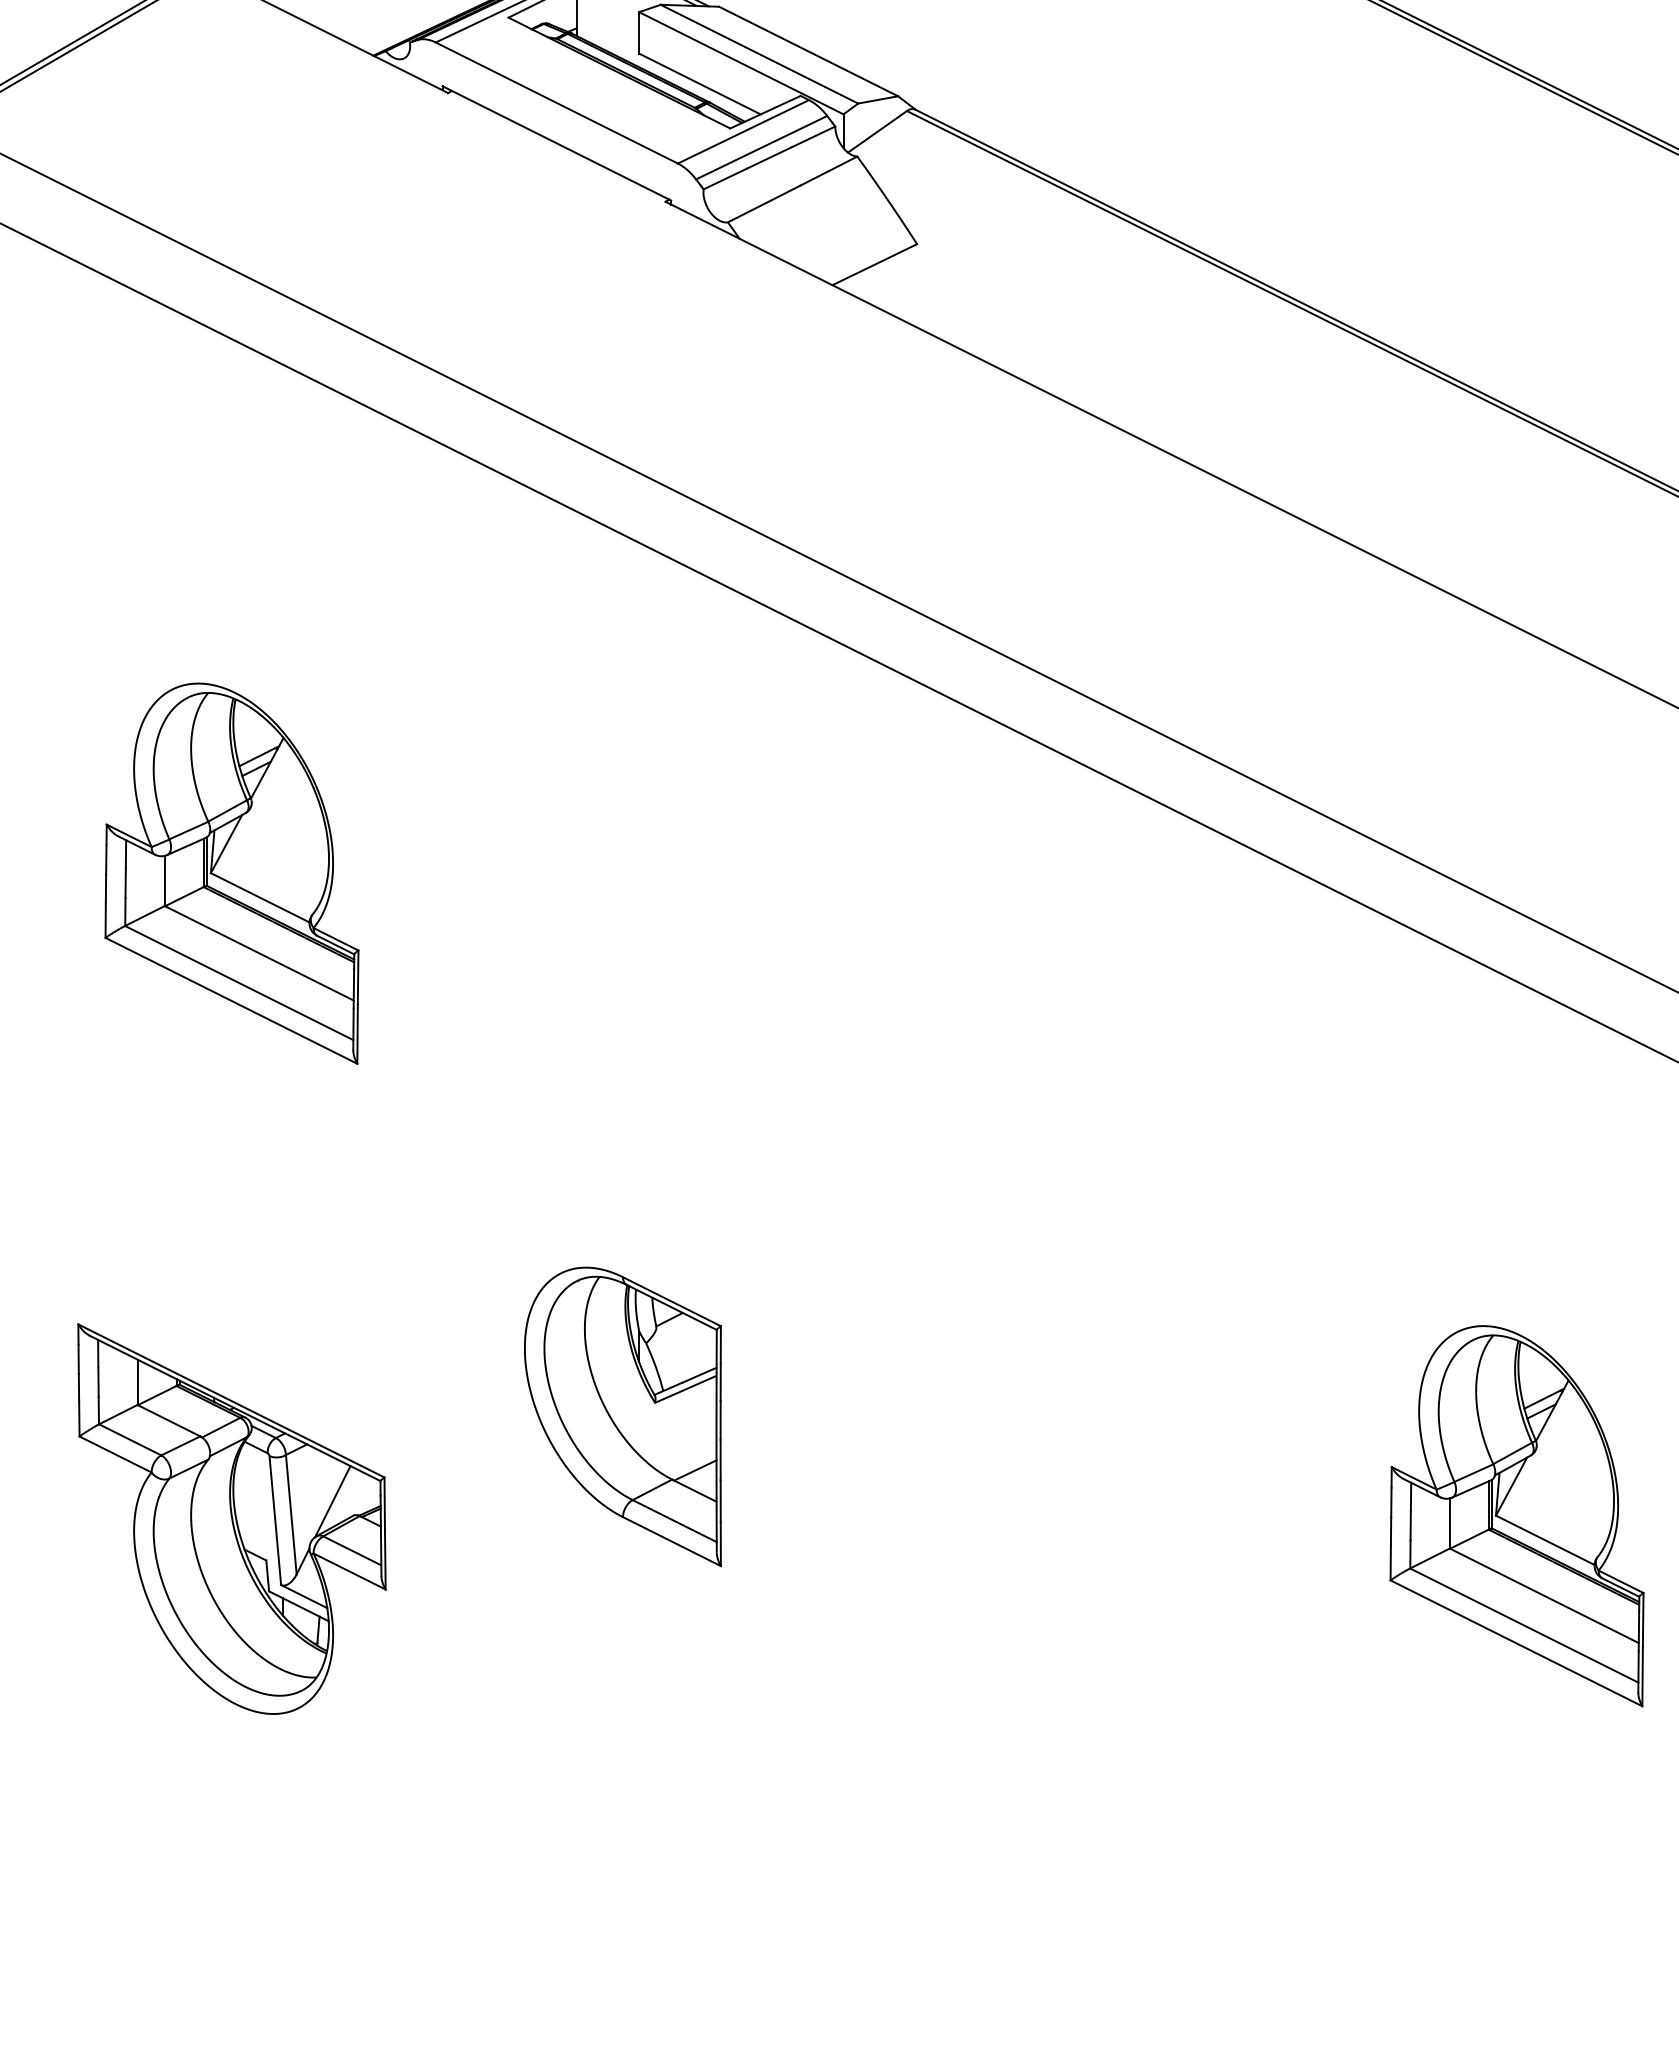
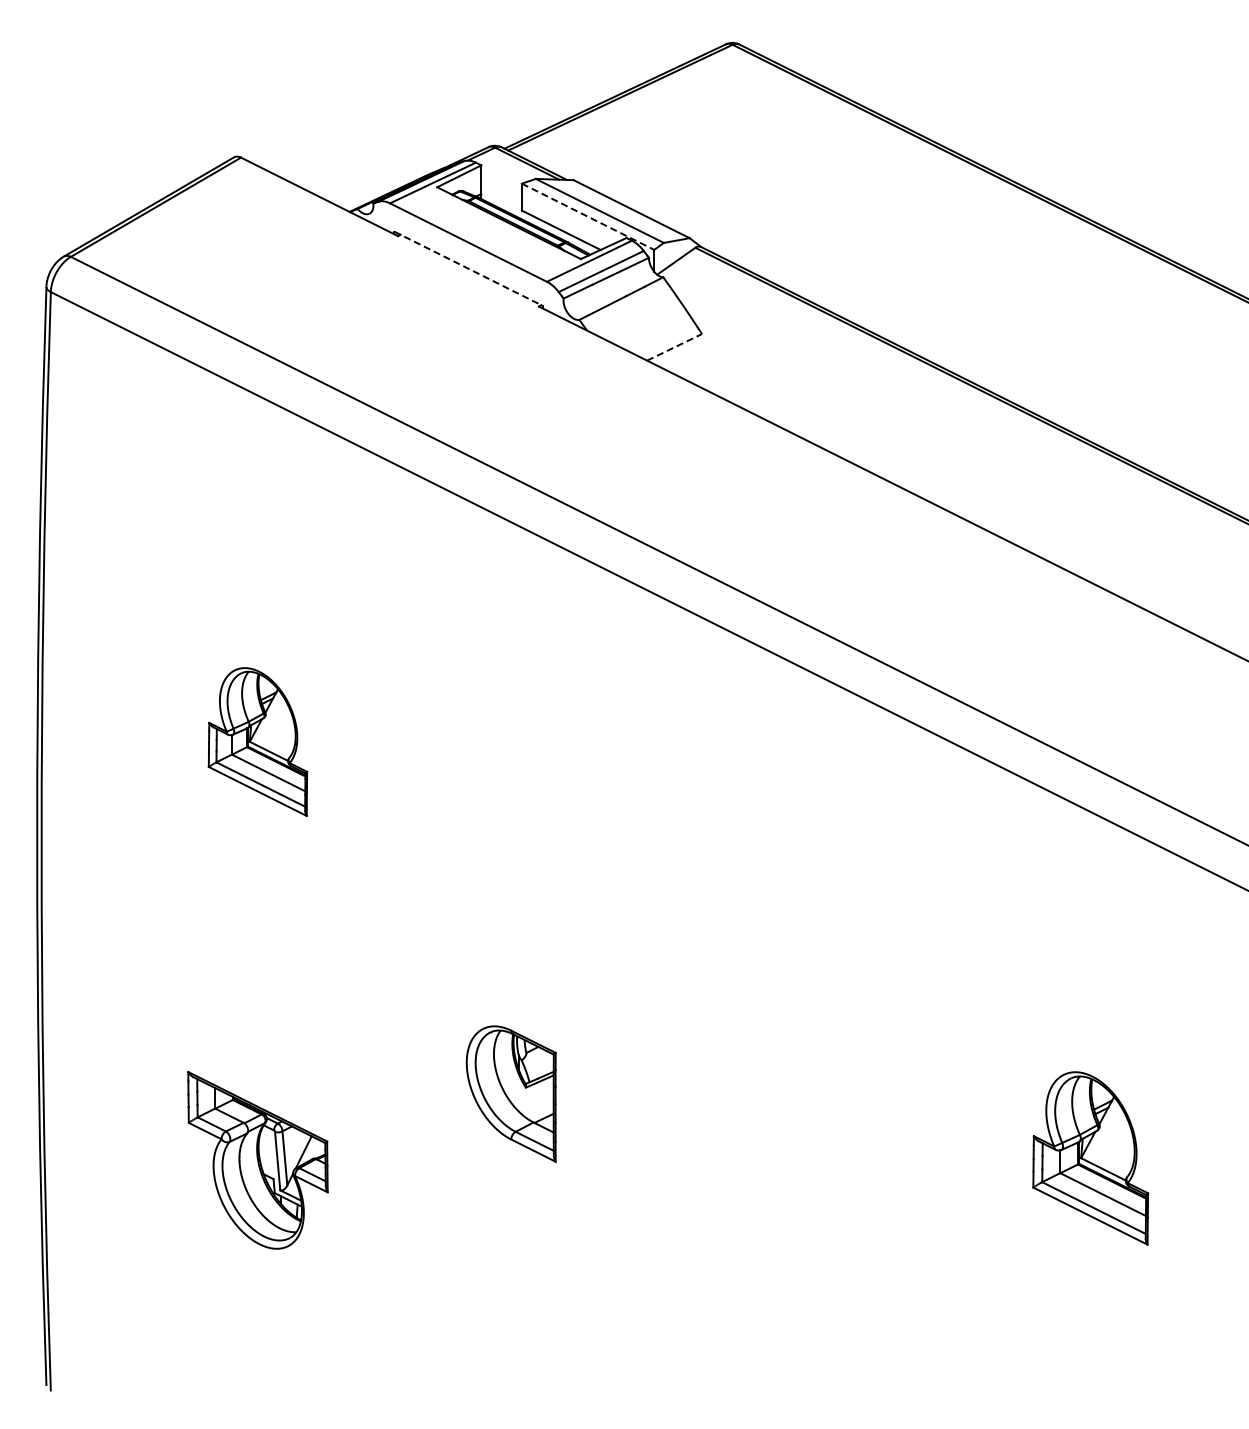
line: (741, 64) -> (588, 217), solid -> dashed
line: (556, 143) -> (468, 268), solid -> dashed
line: (876, 264) -> (675, 347), solid -> dashed
part: (231, 872) -> (257, 741), size x0.6
part: (621, 1415) -> (510, 1093), size x0.7
part: (1516, 1516) -> (1090, 1158), size x0.7
part: (231, 1519) -> (257, 1160), size x0.7

